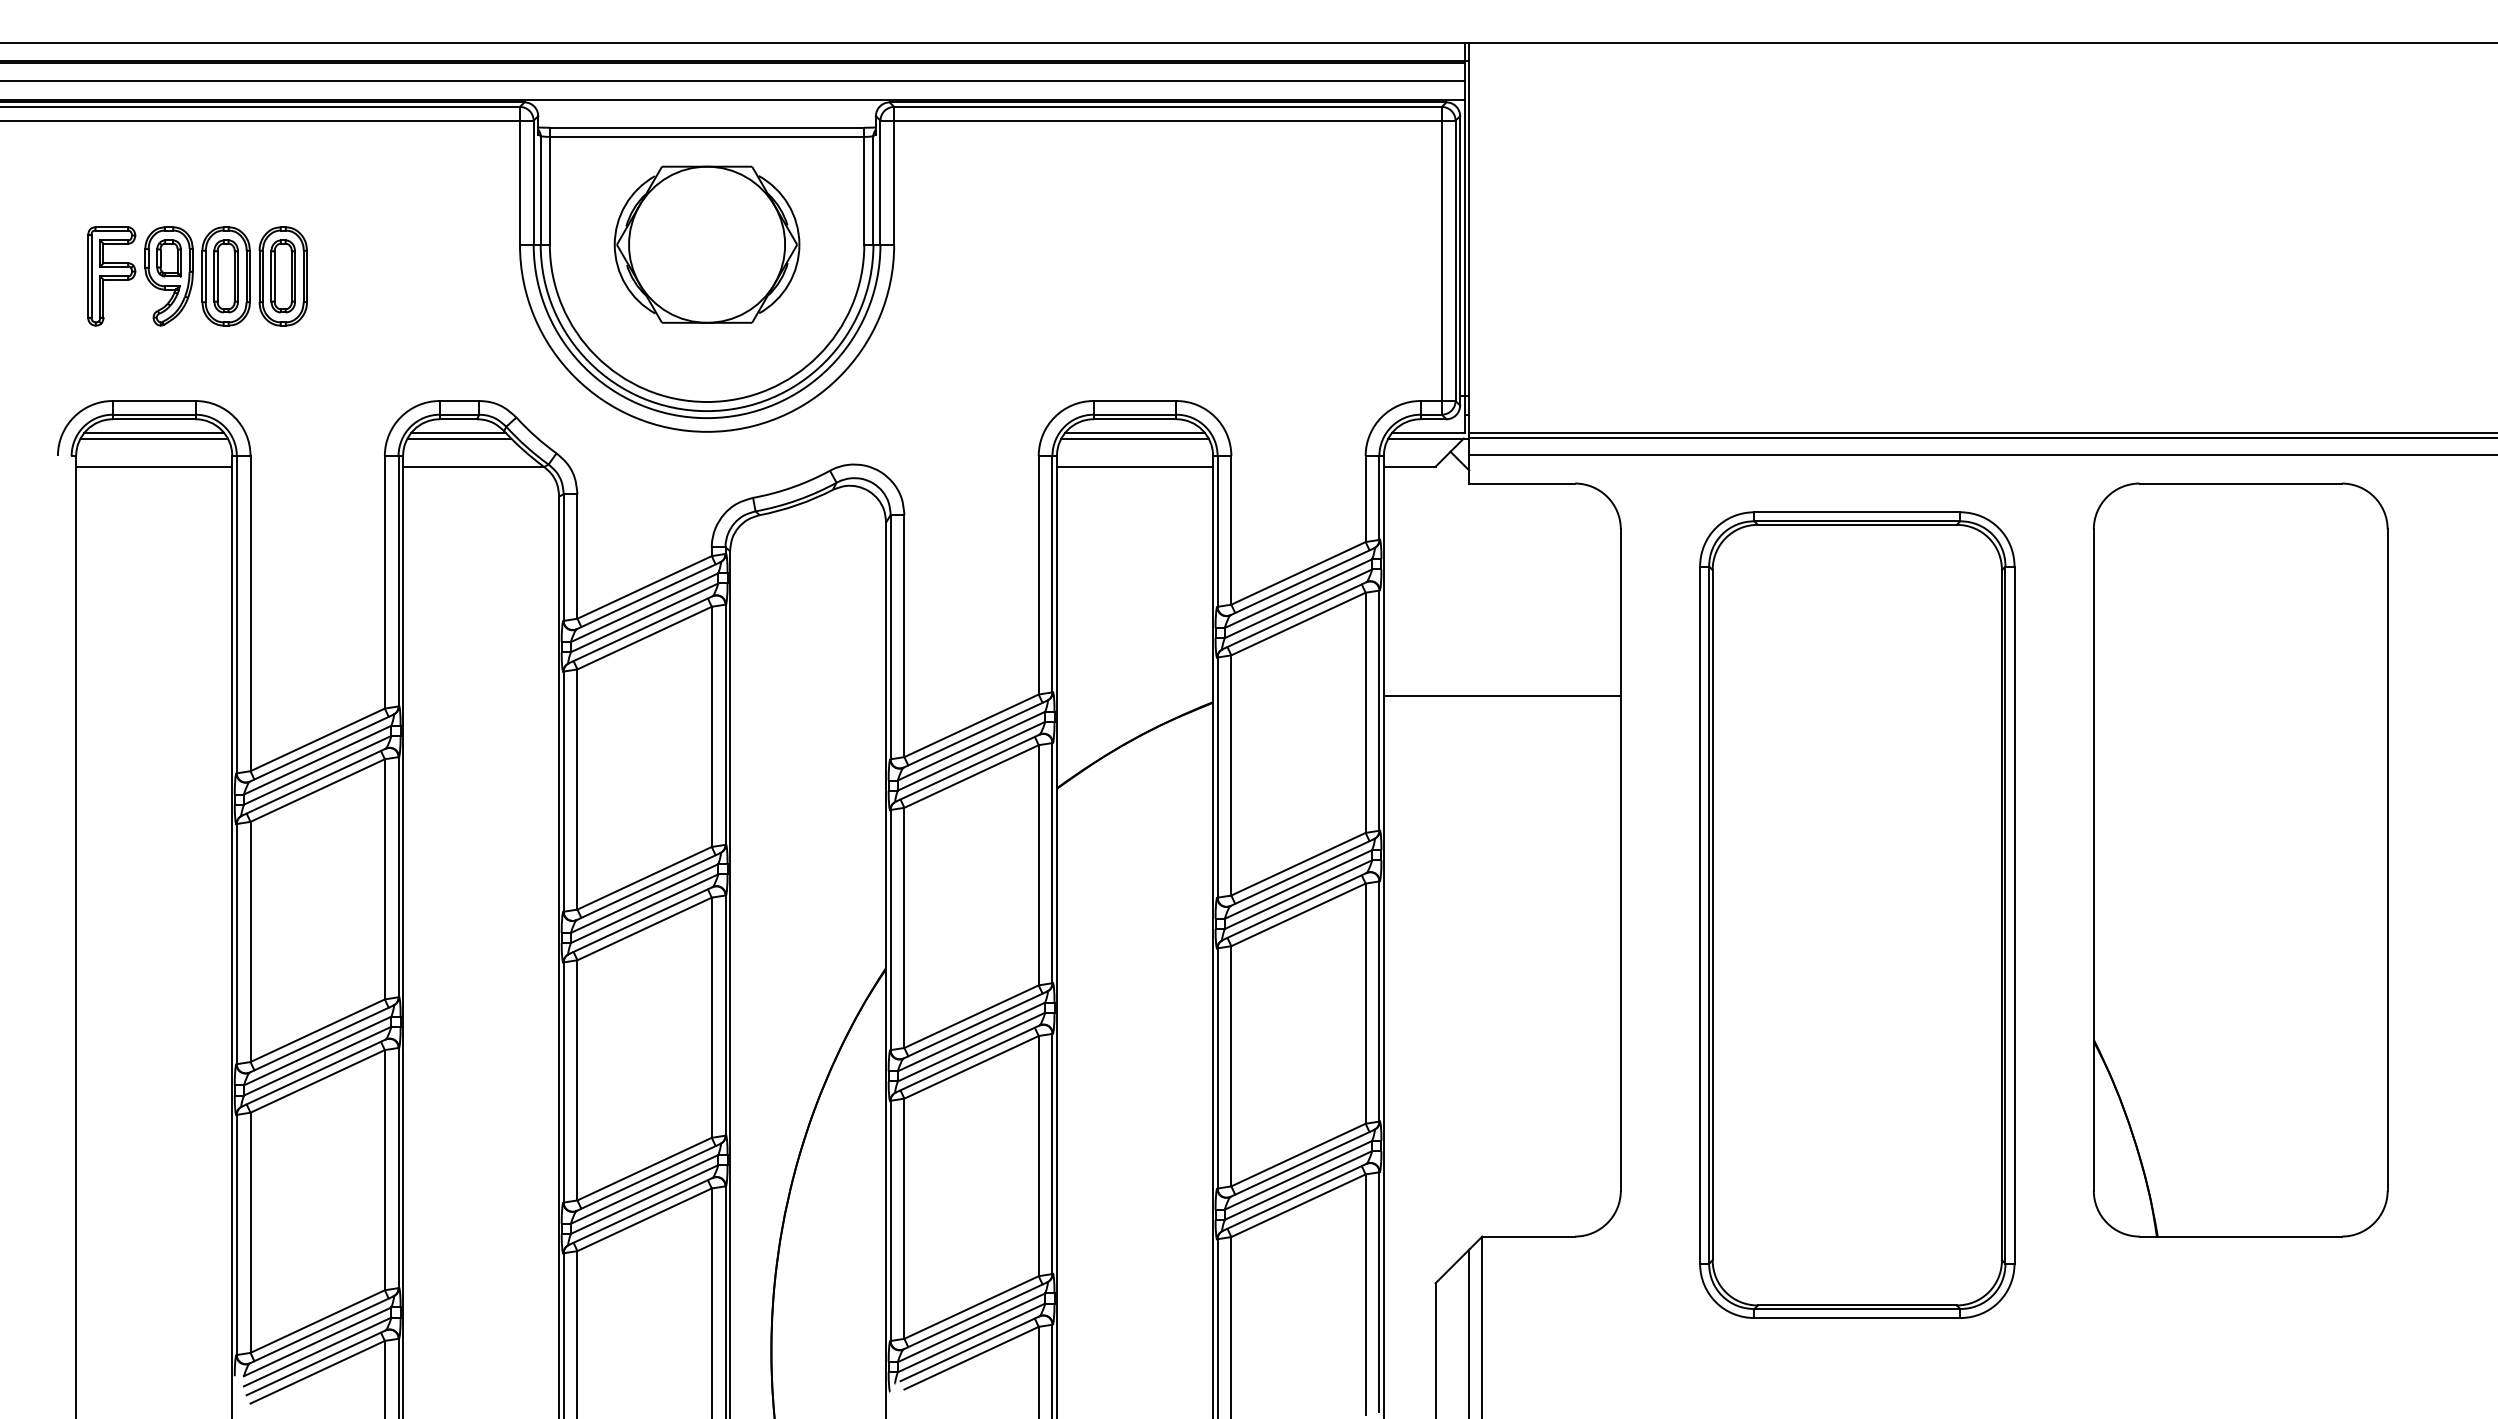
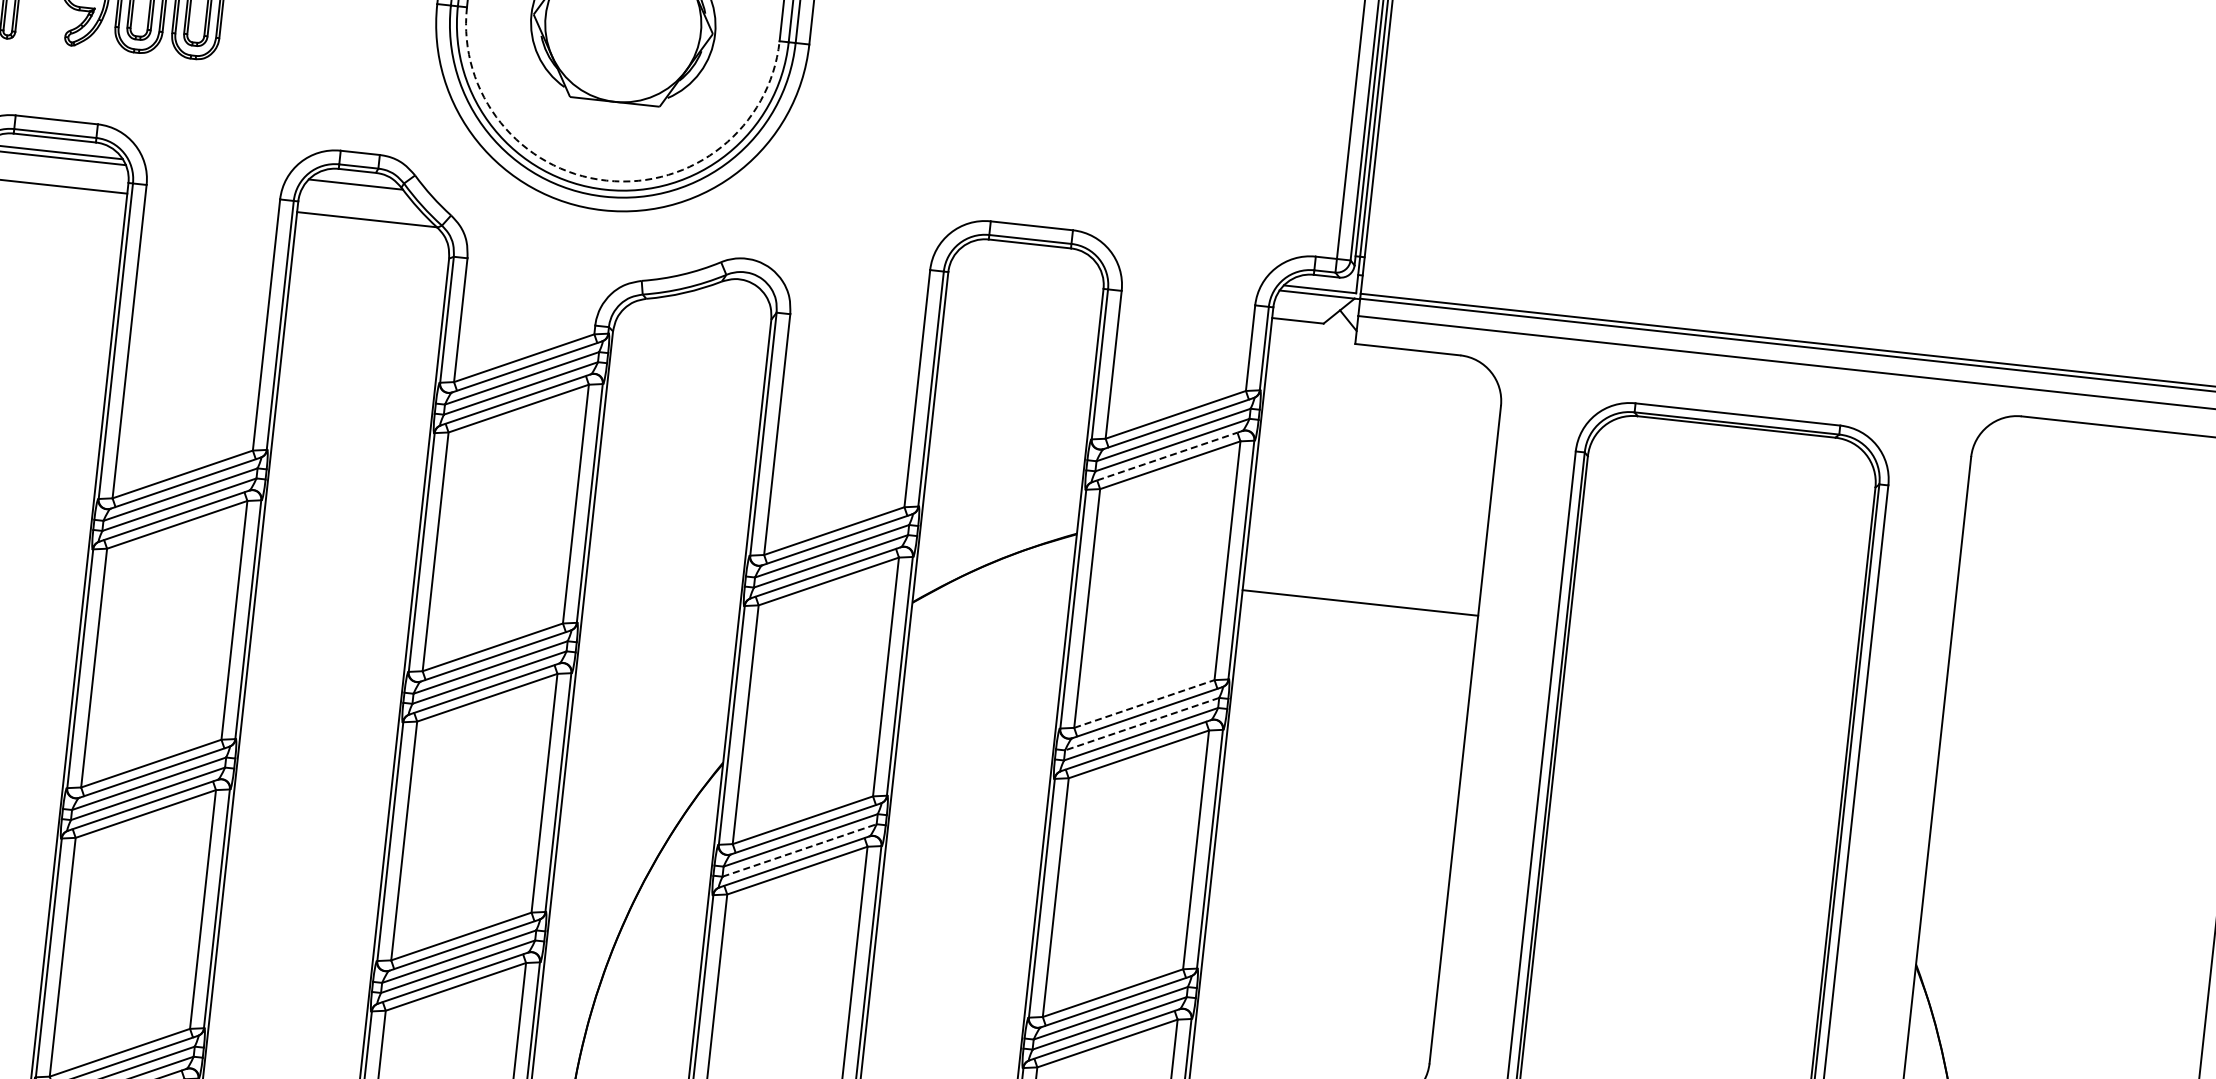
arc: (707, 402) -> (606, 181), solid -> dashed
line: (1135, 433) -> (1028, 258), removed
line: (459, 438) -> (356, 190), removed
line: (1134, 438) -> (1027, 263), removed
line: (1134, 466) -> (1024, 290), removed
line: (1295, 615) -> (1168, 456), solid -> dashed
line: (1501, 696) -> (1359, 602), moved
line: (1298, 864) -> (1144, 704), solid -> dashed
line: (1298, 884) -> (1142, 724), solid -> dashed
line: (972, 1046) -> (800, 849), solid -> dashed

